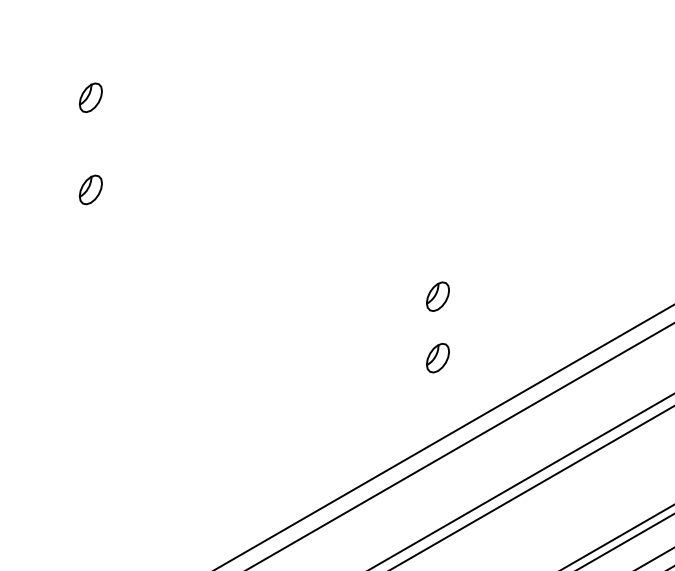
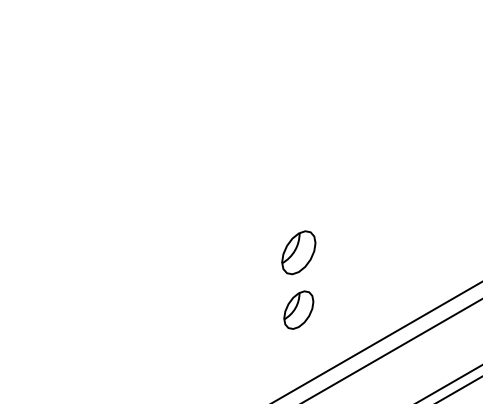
part: (437, 296) -> (298, 252), size x1.6
part: (437, 357) -> (298, 309), size x1.4

